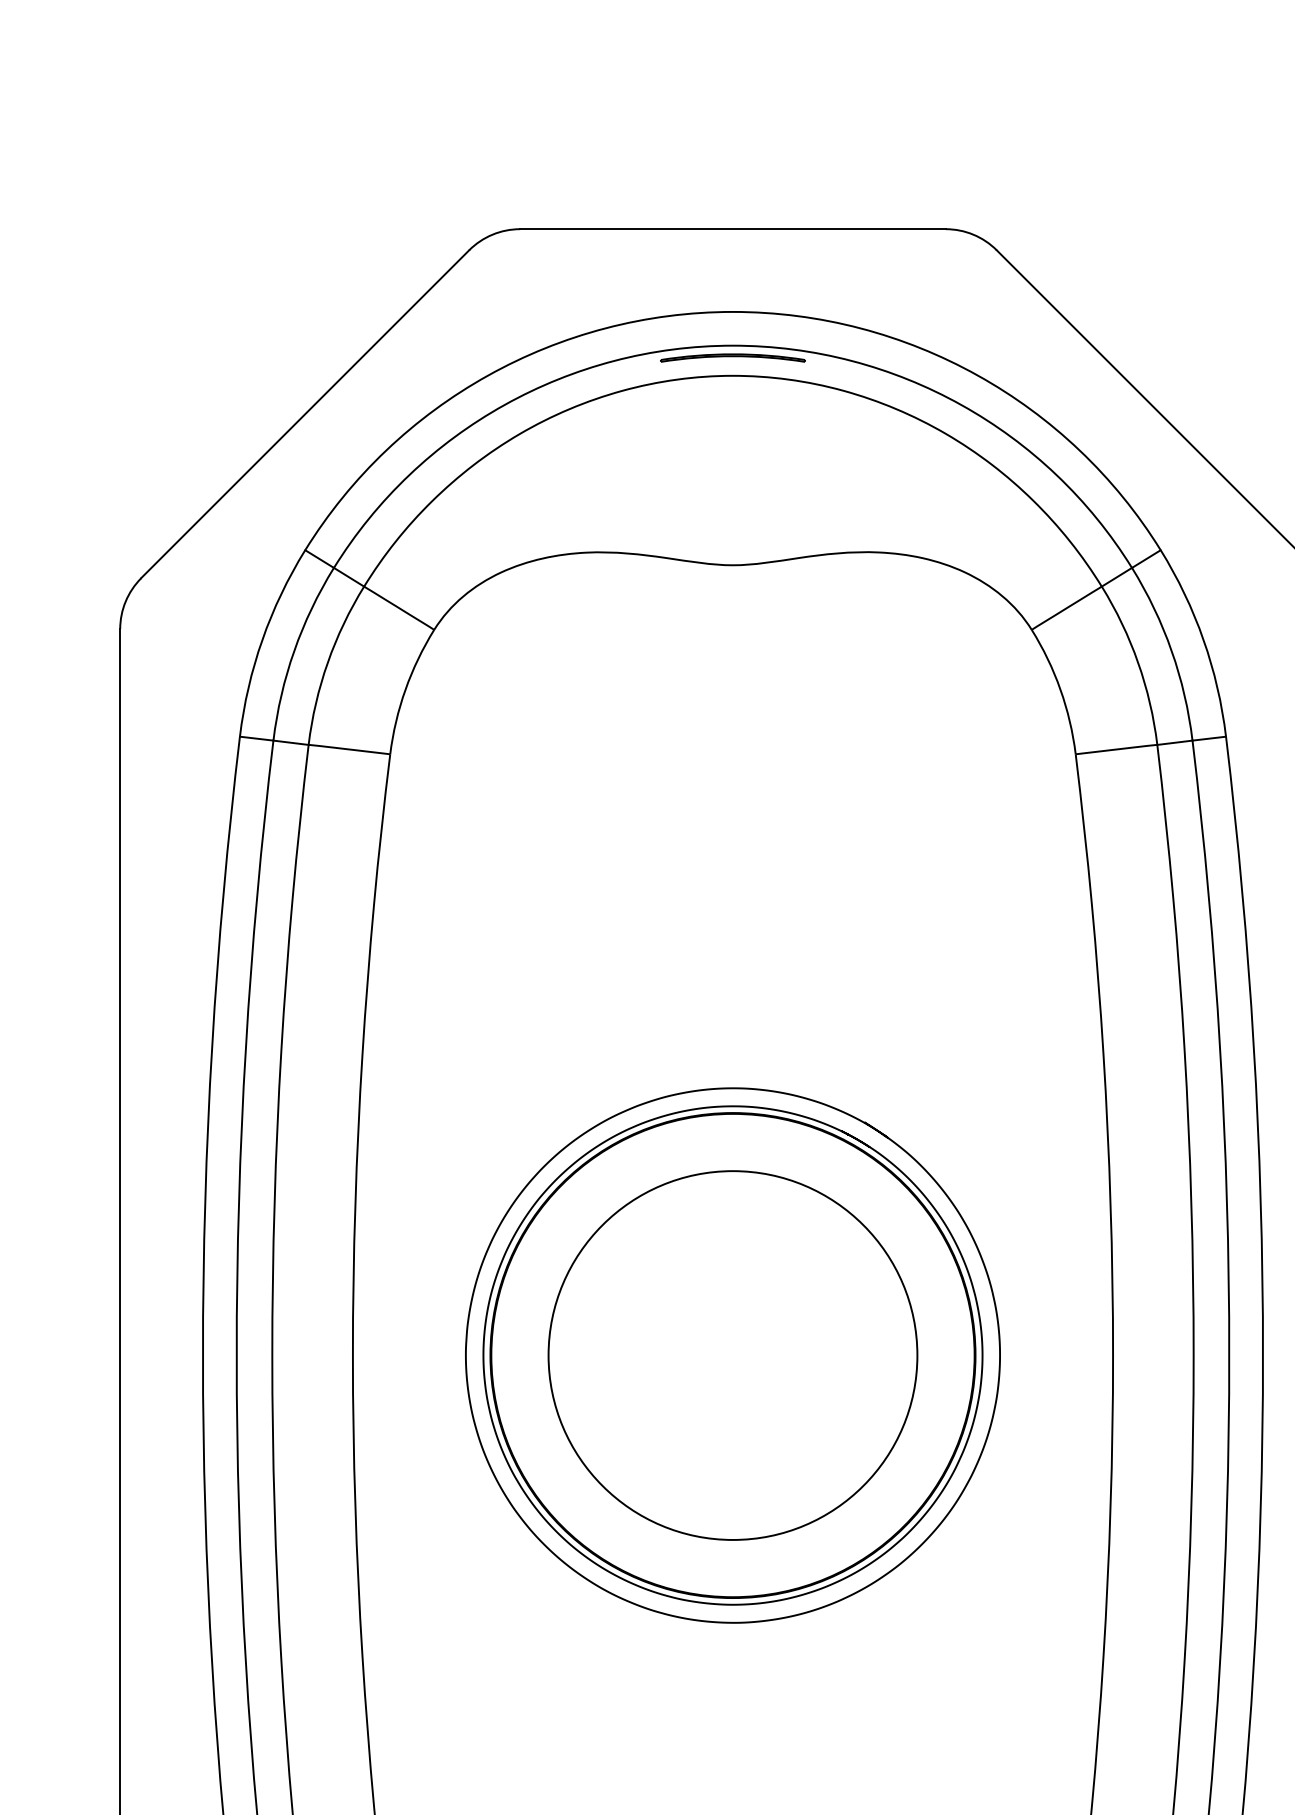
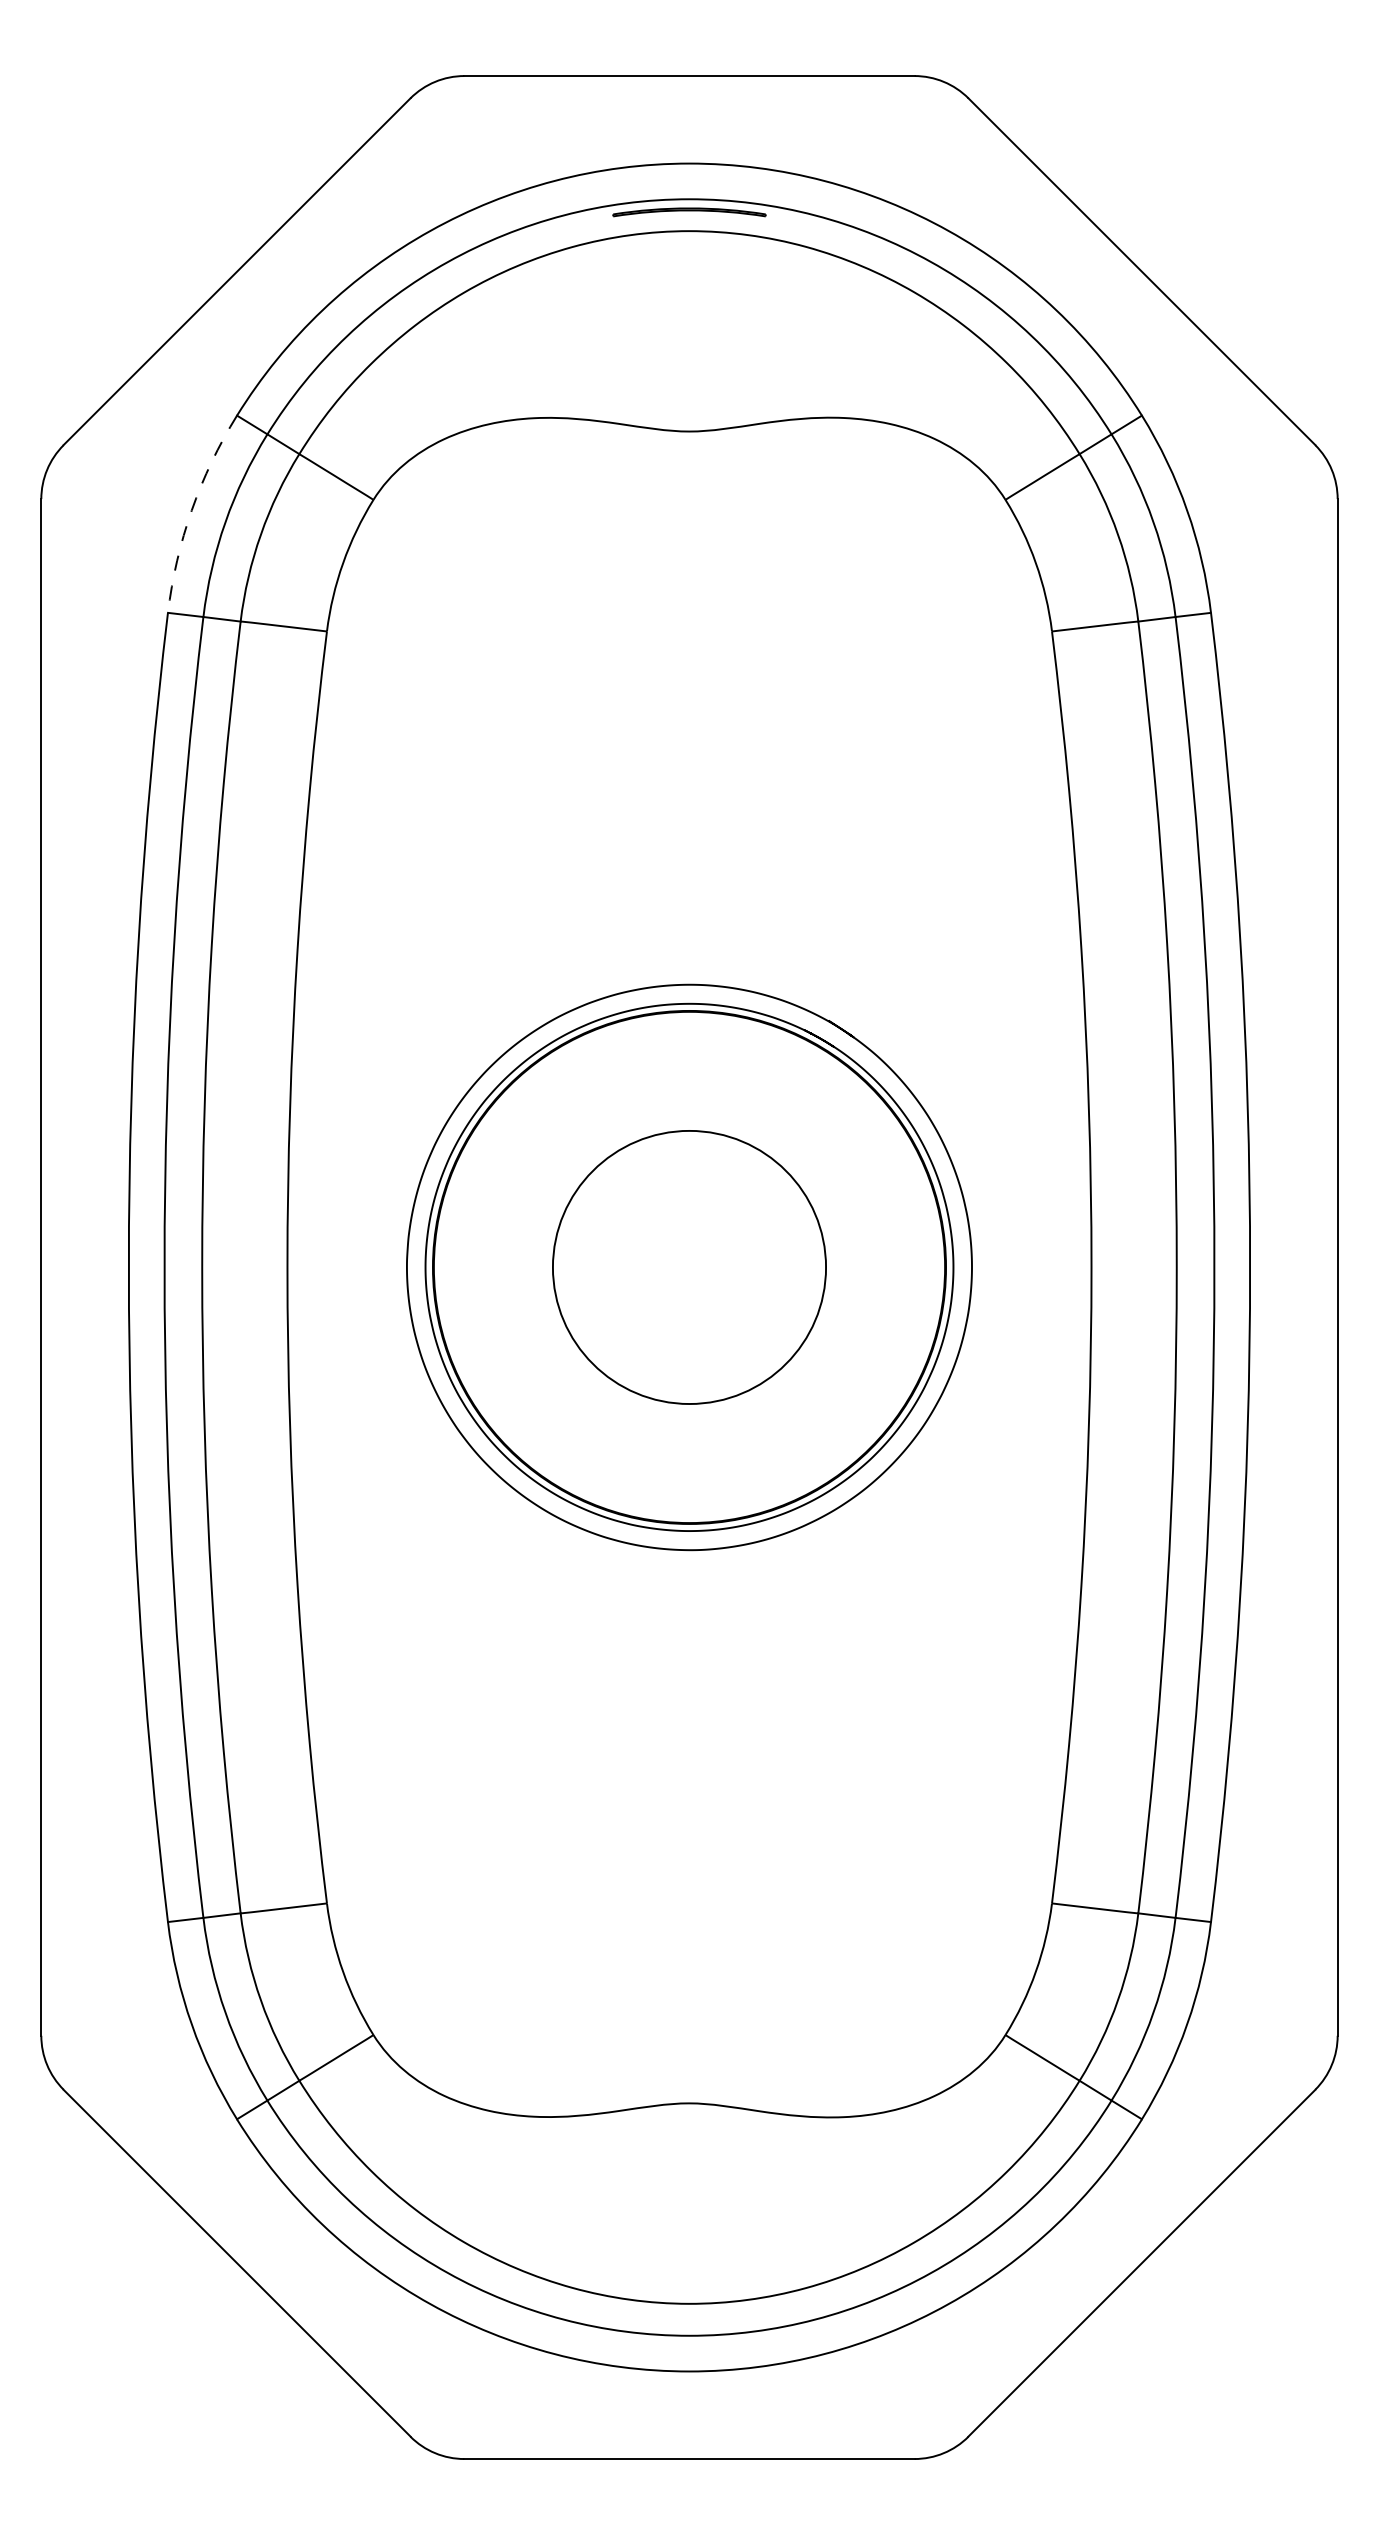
arc: (262, 639) -> (191, 510), solid -> dashed
circle: (732, 1355) -> (689, 1267), size x0.7

